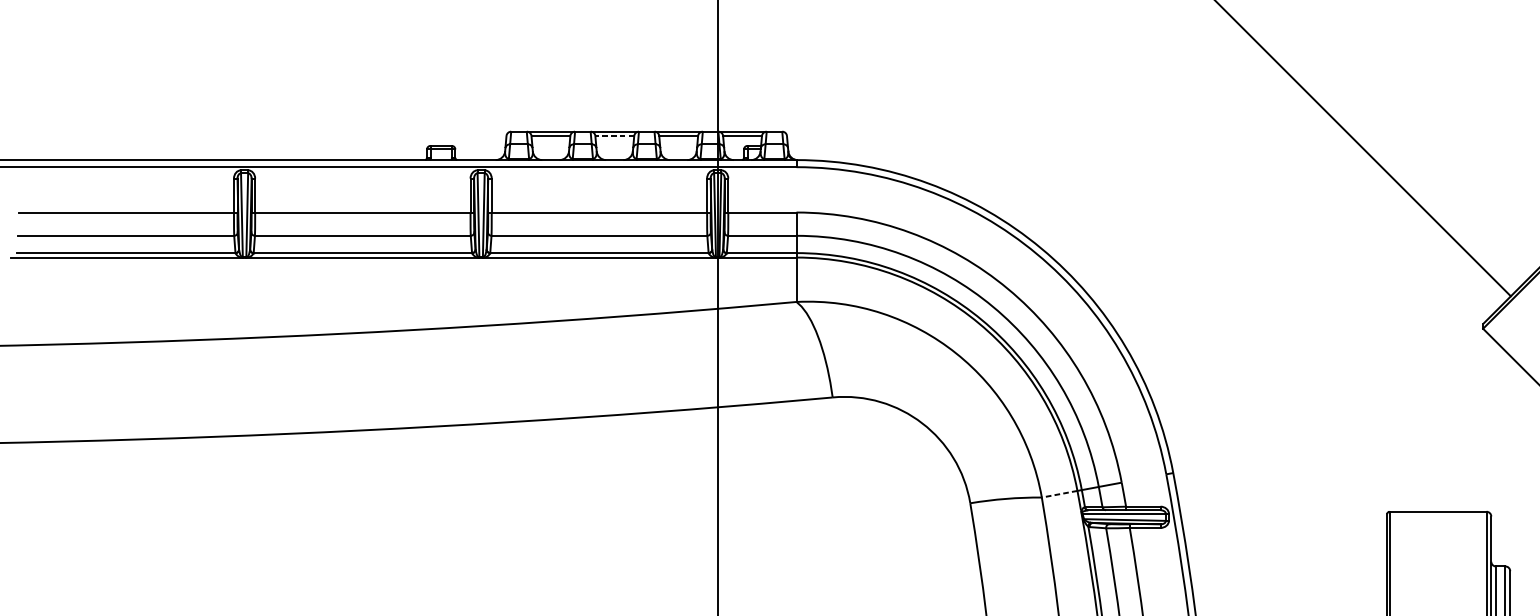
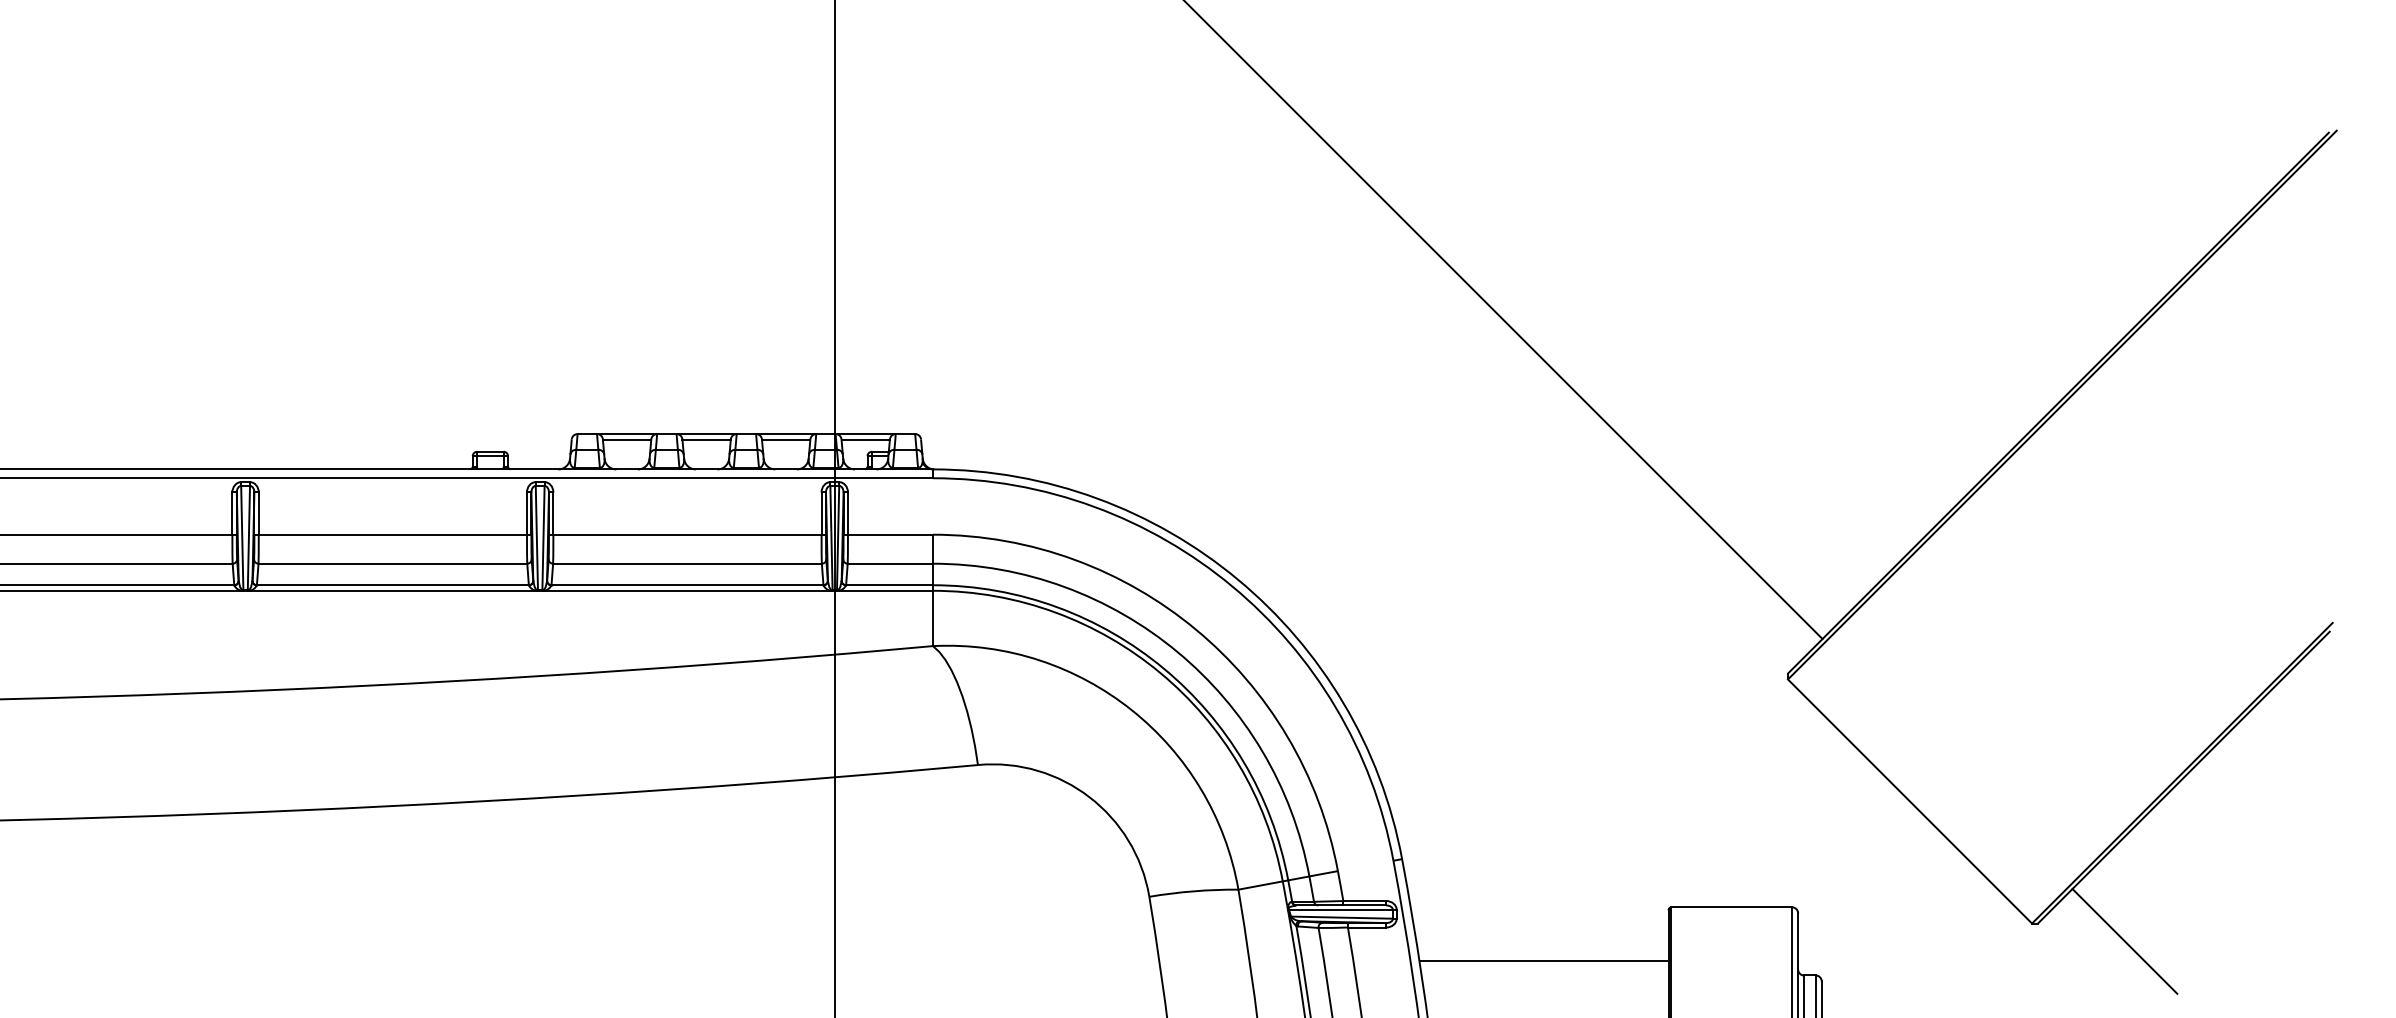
line: (614, 136) -> (706, 439), dashed -> solid
line: (1059, 494) -> (1260, 885), dashed -> solid
line: (1286, 555) -> (1543, 961), added

